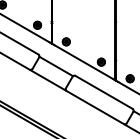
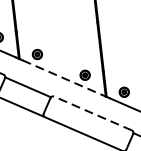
line: (84, 62) -> (63, 78), solid -> dashed
line: (104, 92) -> (93, 113), solid -> dashed

